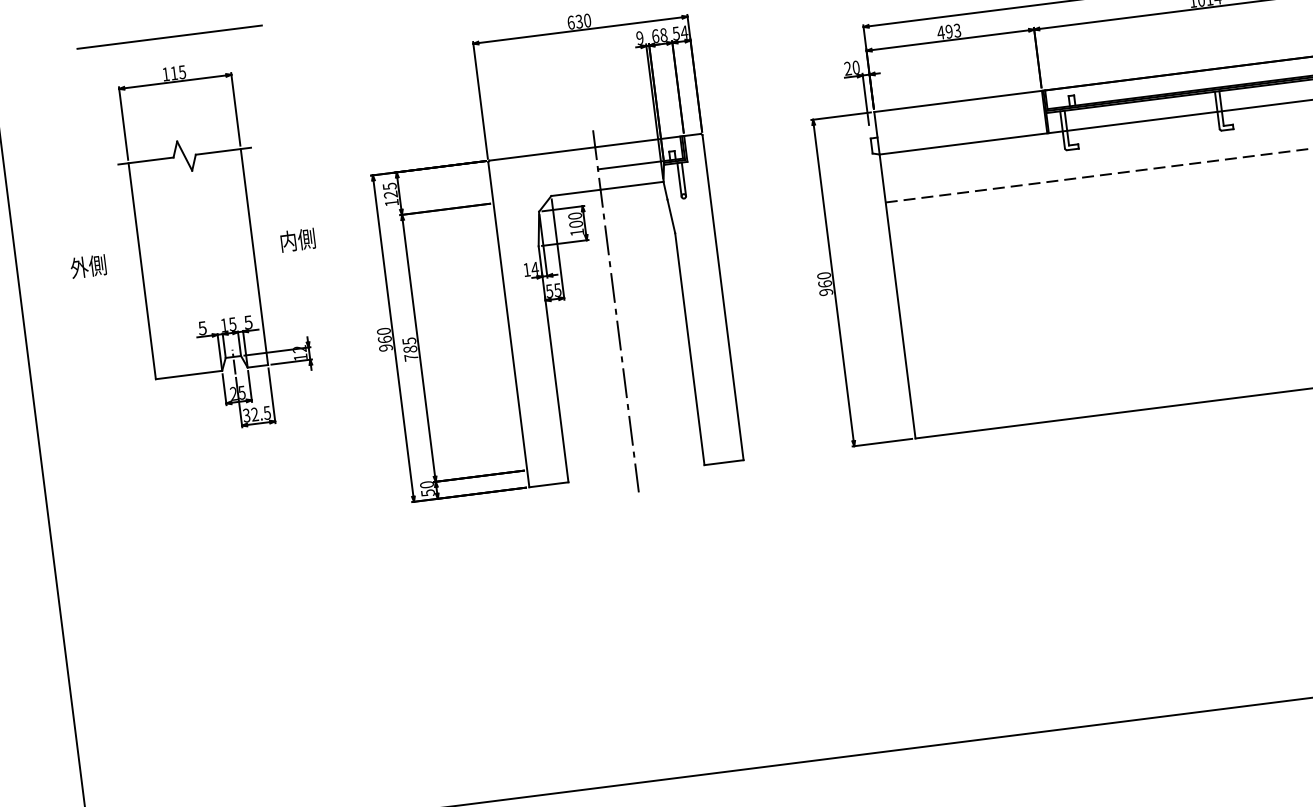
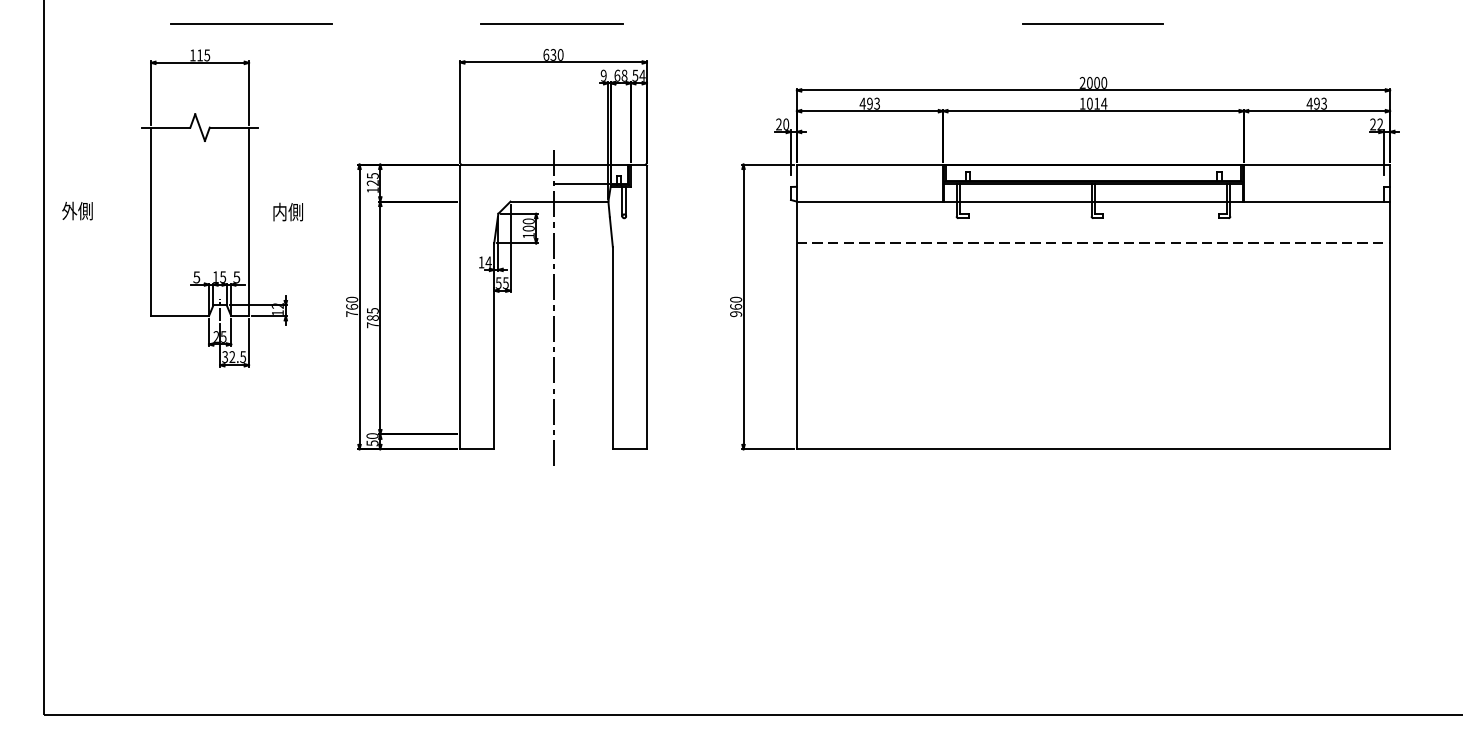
line: (170, 36) -> (251, 23), moved
text: (88, 265) -> (77, 210), moved
text: (386, 348) -> (352, 314), 960 -> 760

